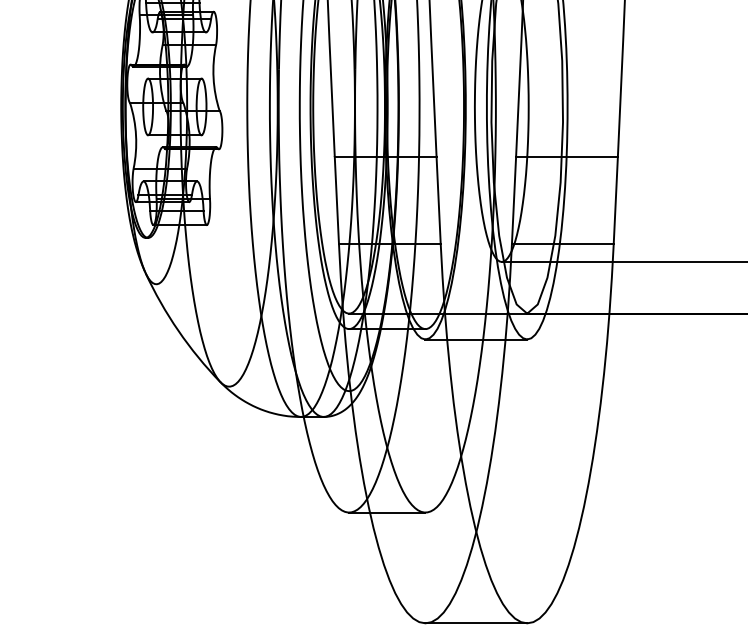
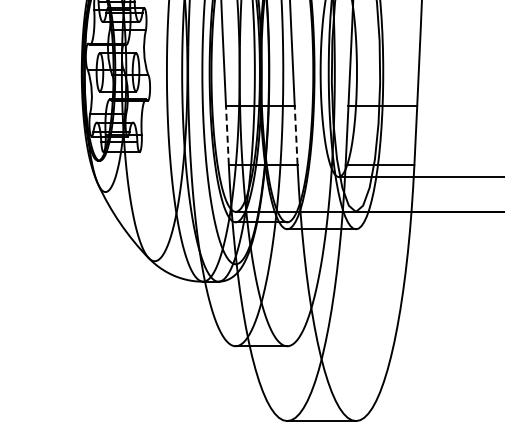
line: (336, 199) -> (227, 134), solid -> dashed
line: (439, 199) -> (296, 134), solid -> dashed

